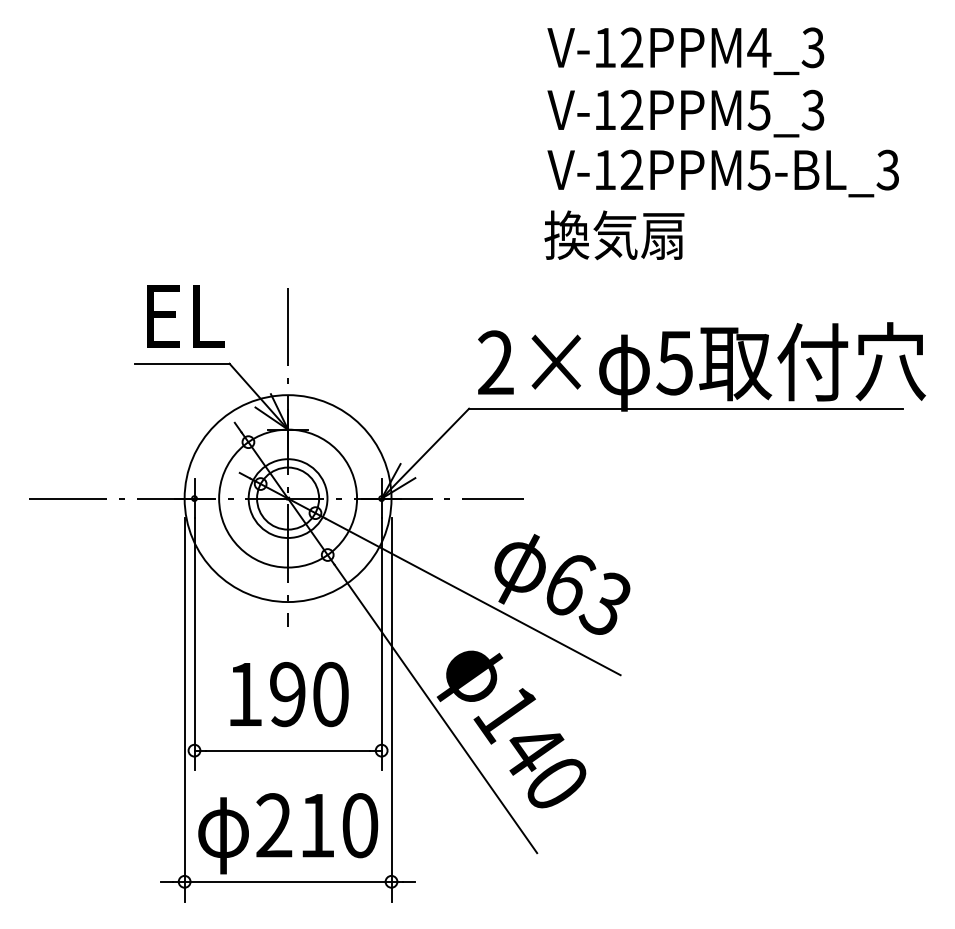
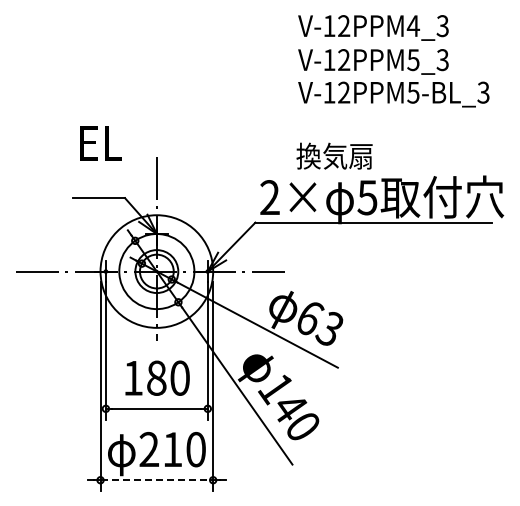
text: (614, 234) -> (334, 155), moved
text: (184, 316) -> (100, 143), moved
text: (287, 693) -> (156, 377), 190 -> 180
line: (289, 882) -> (157, 480), solid -> dashed

